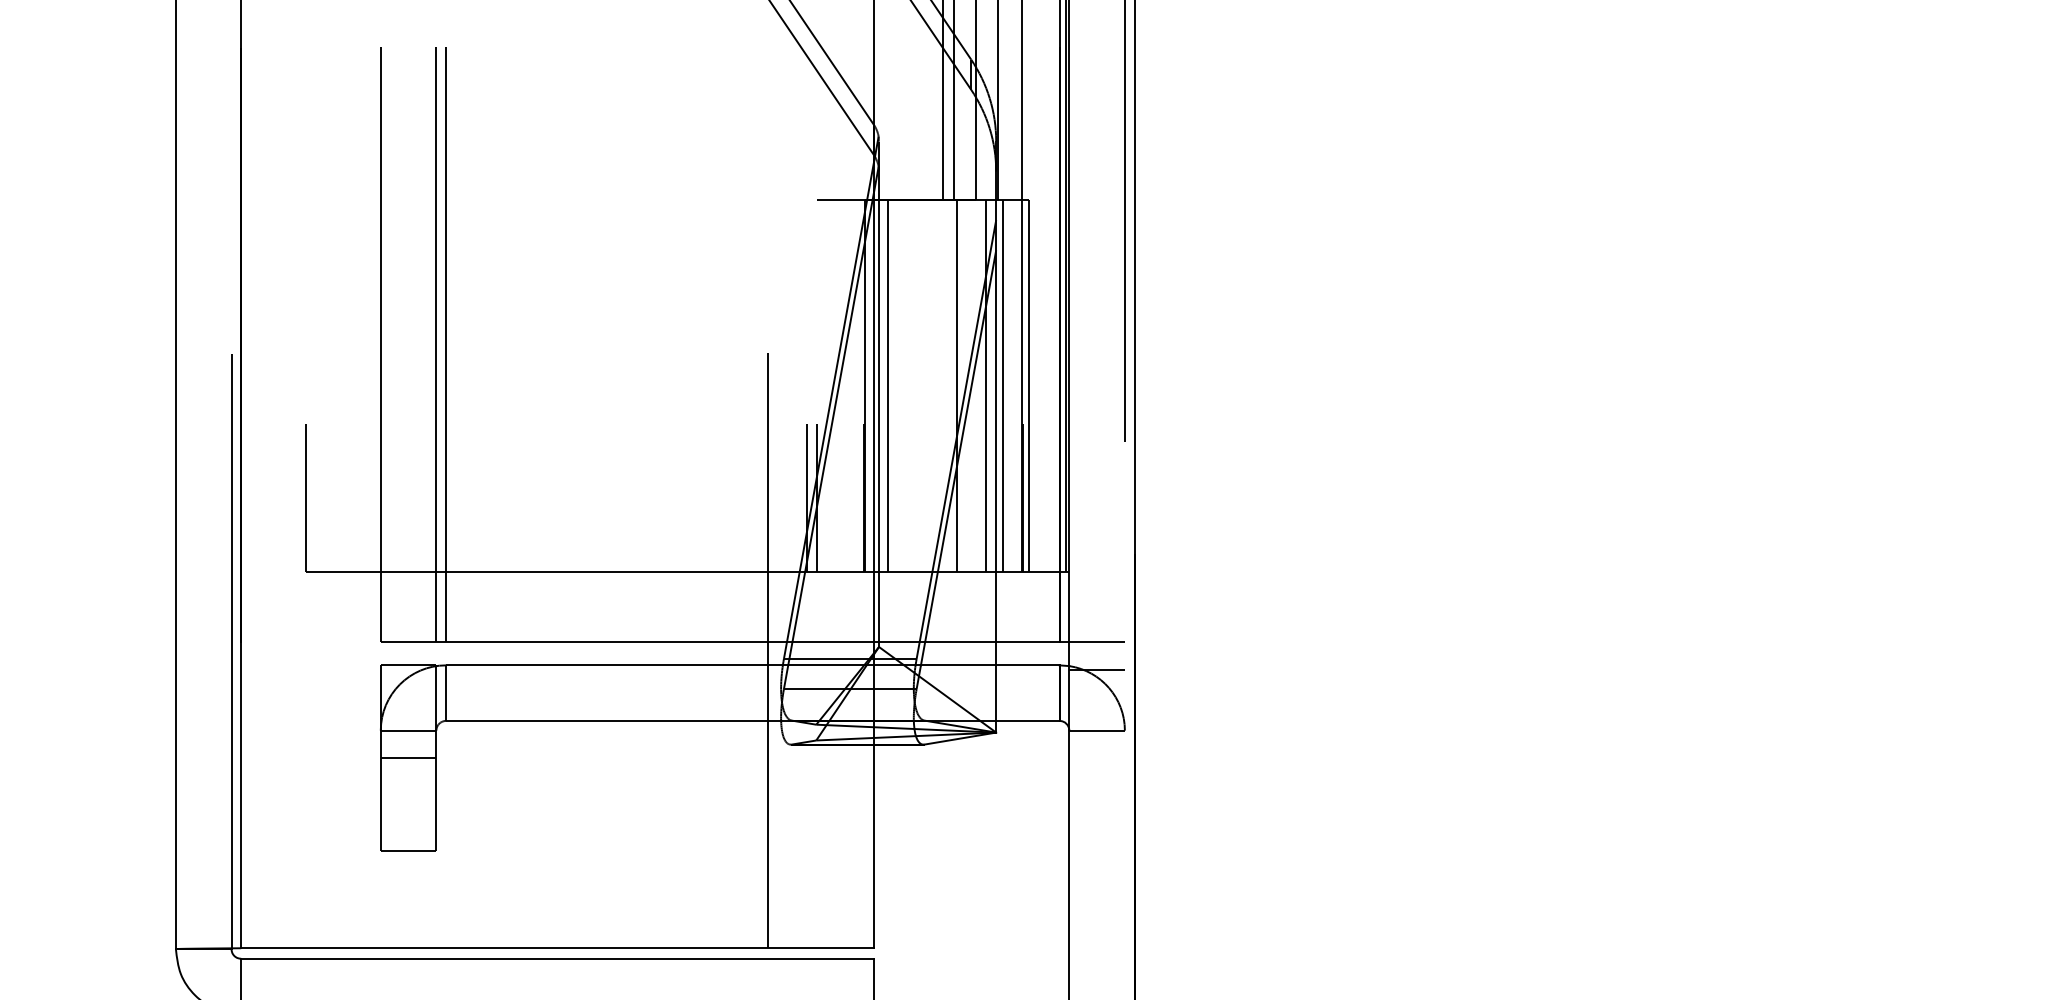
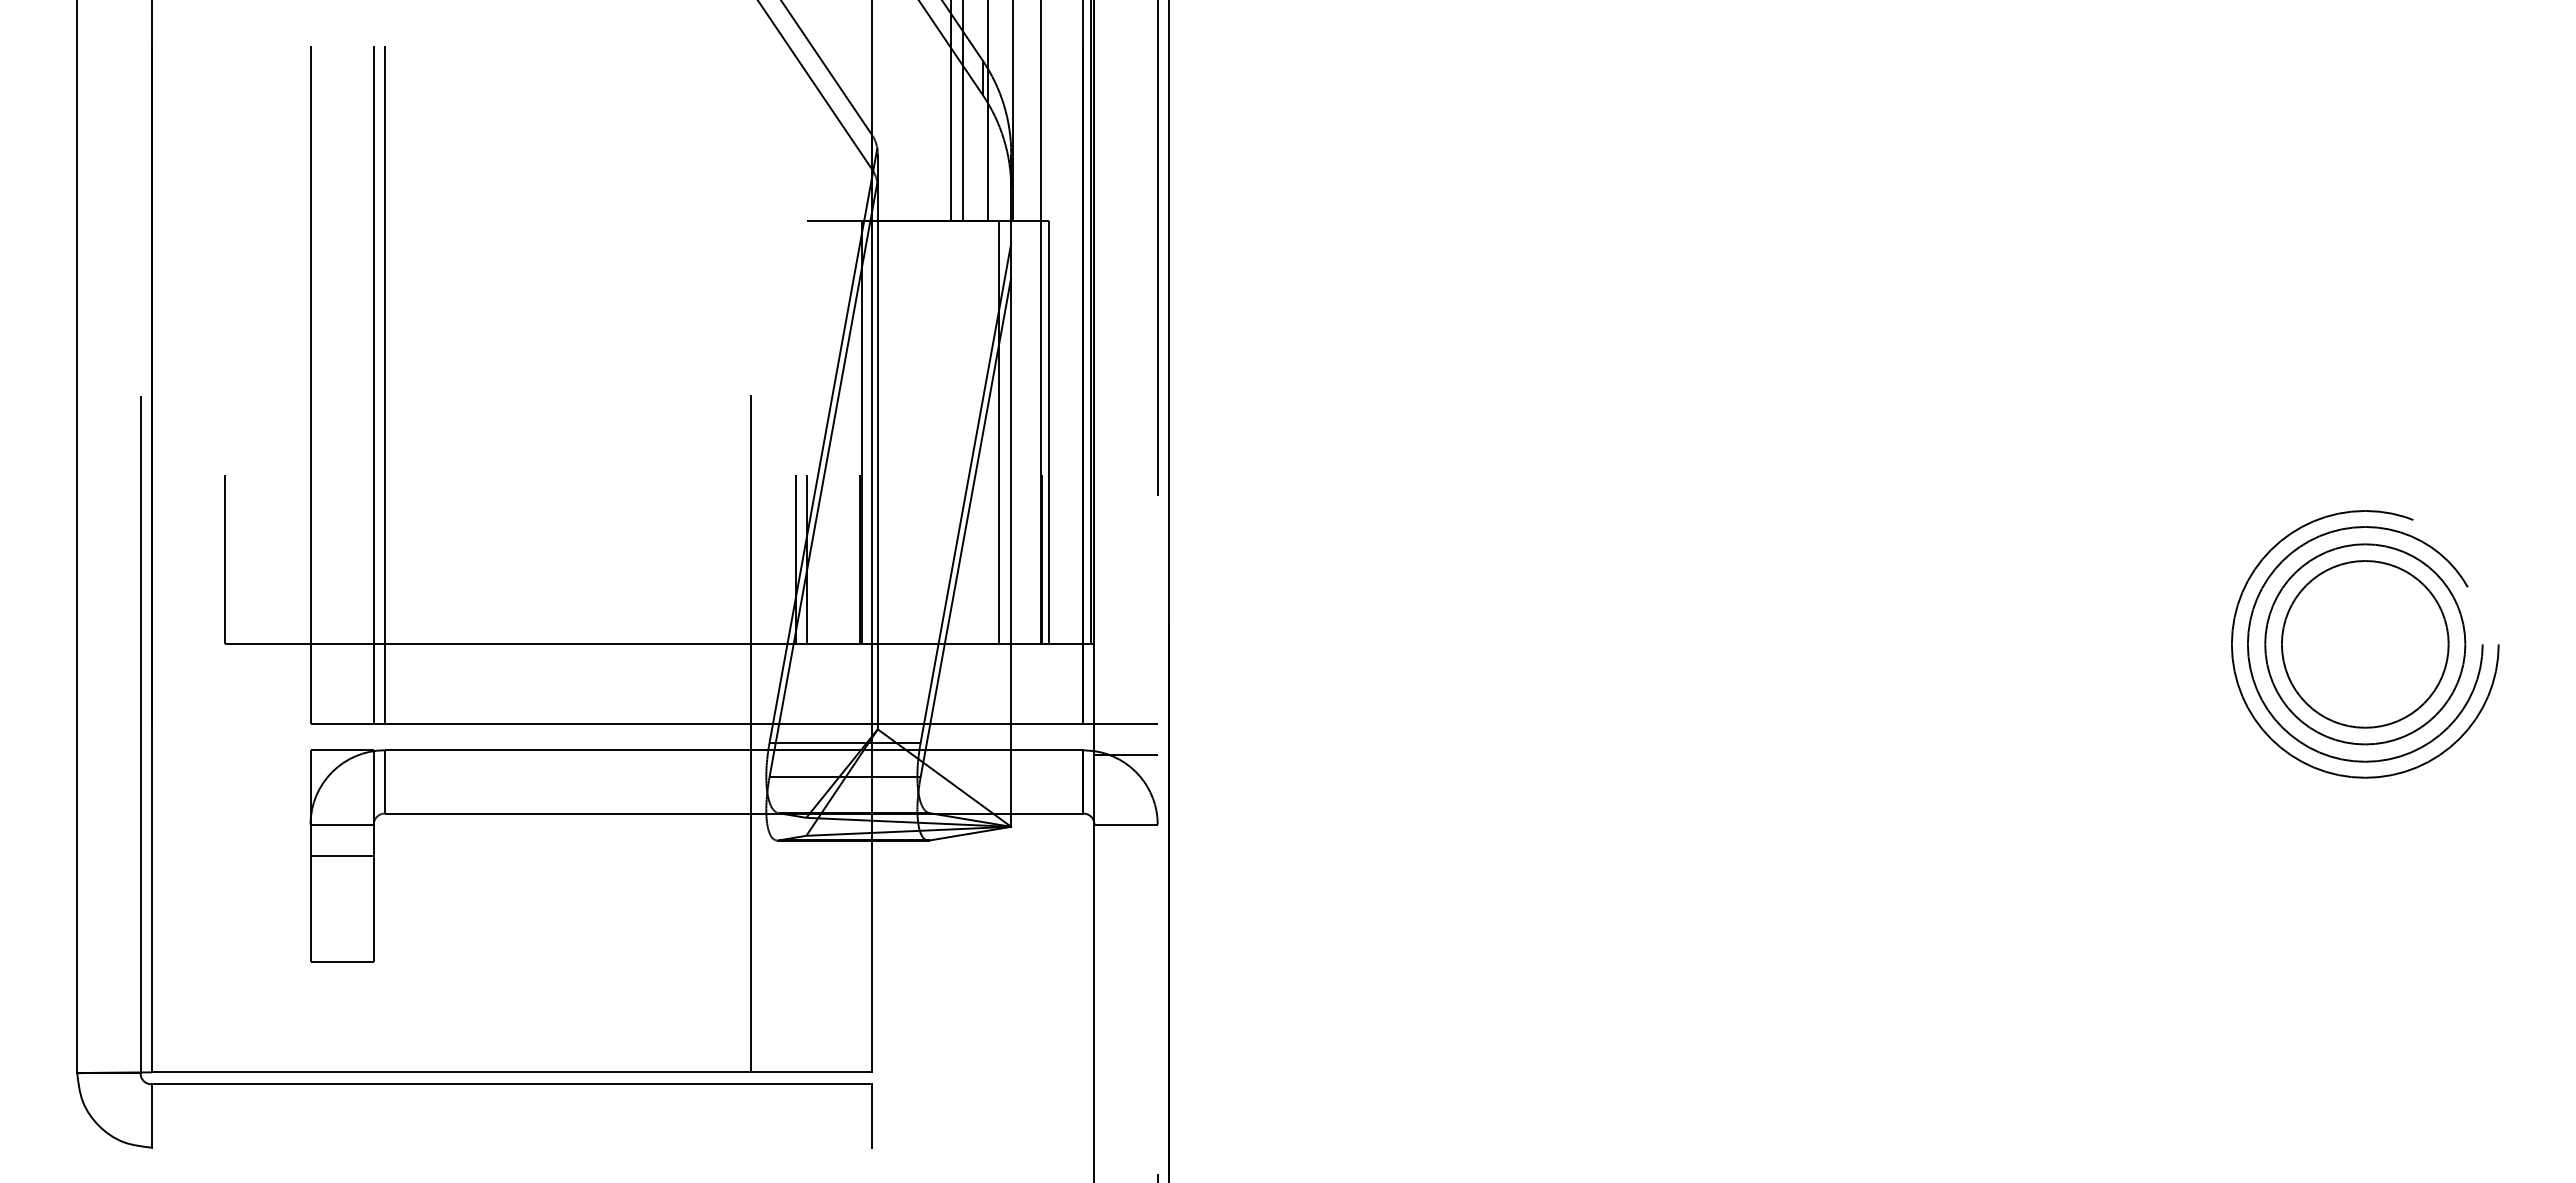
line: (887, 386) -> (887, 432), removed
line: (956, 386) -> (966, 432), removed
line: (1003, 386) -> (1019, 432), removed

